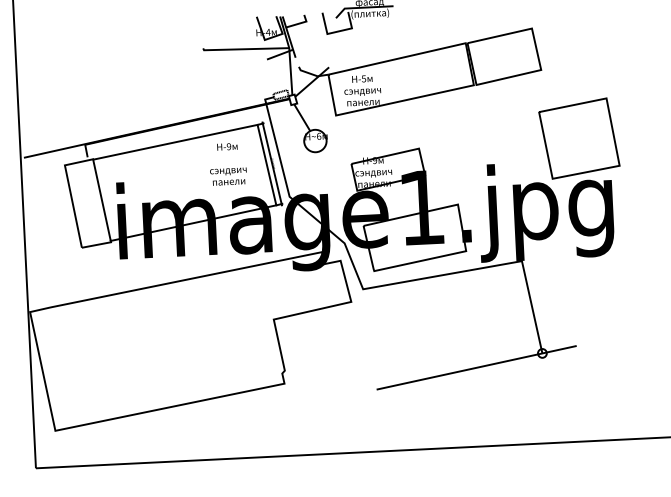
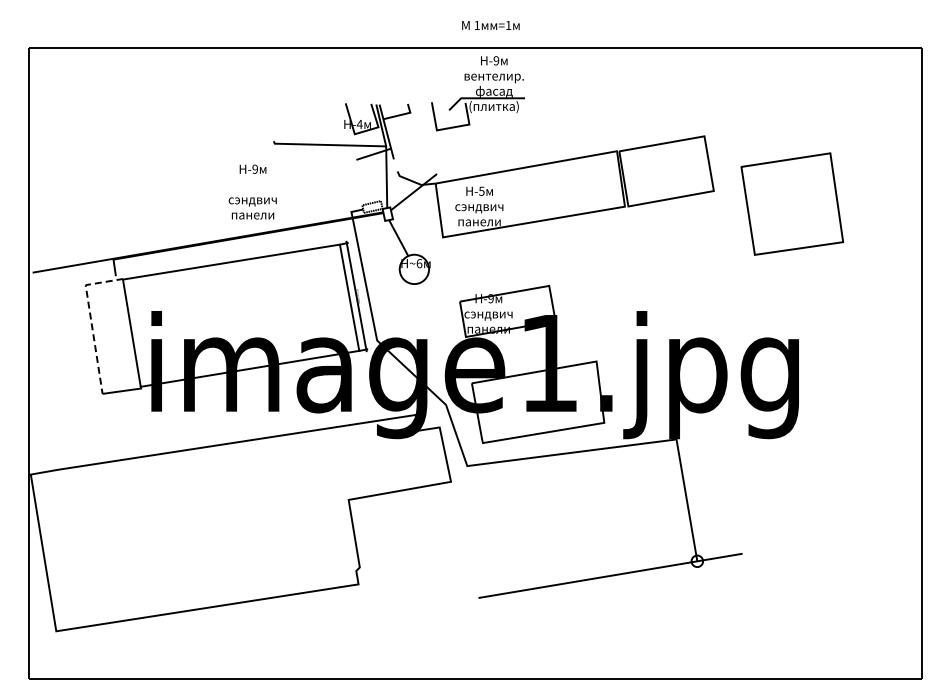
line: (572, 106) -> (785, 161), moved
text: (227, 163) -> (252, 191), moved
line: (70, 191) -> (91, 319), solid -> dashed

